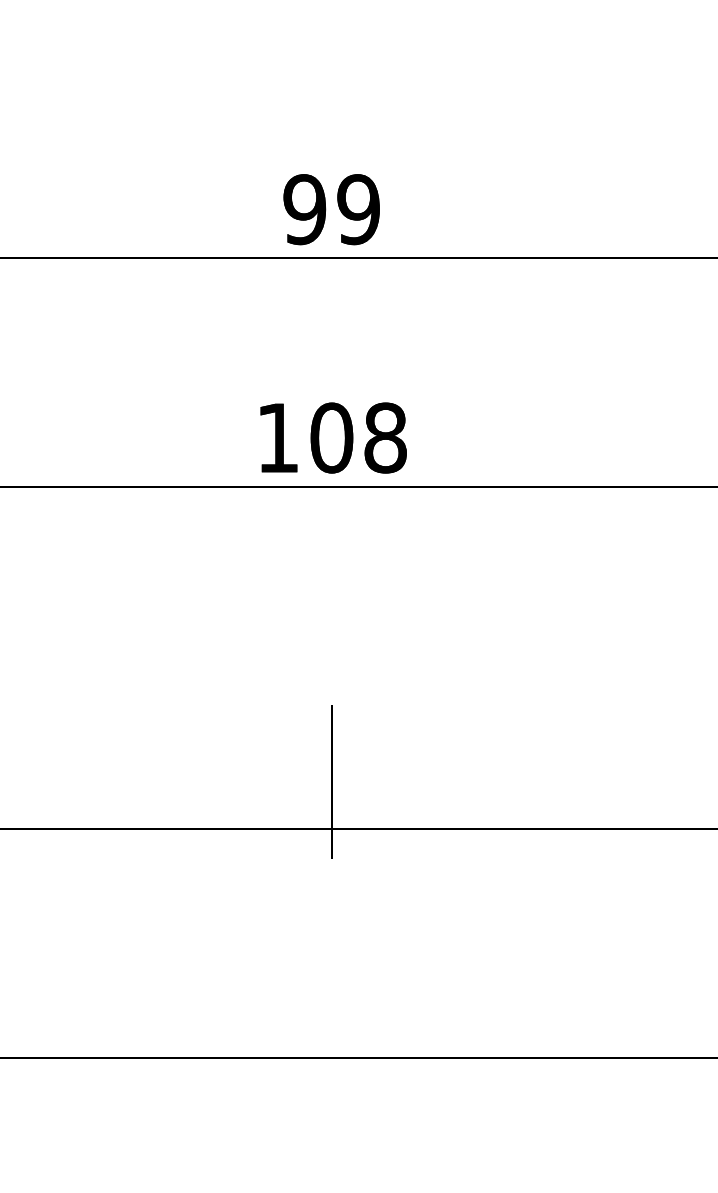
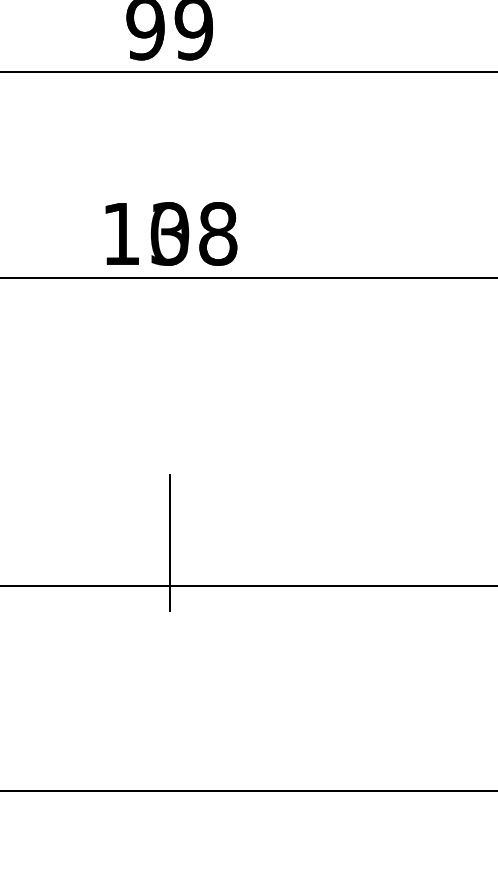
text: (331, 437) -> (169, 233), 108 -> 138

